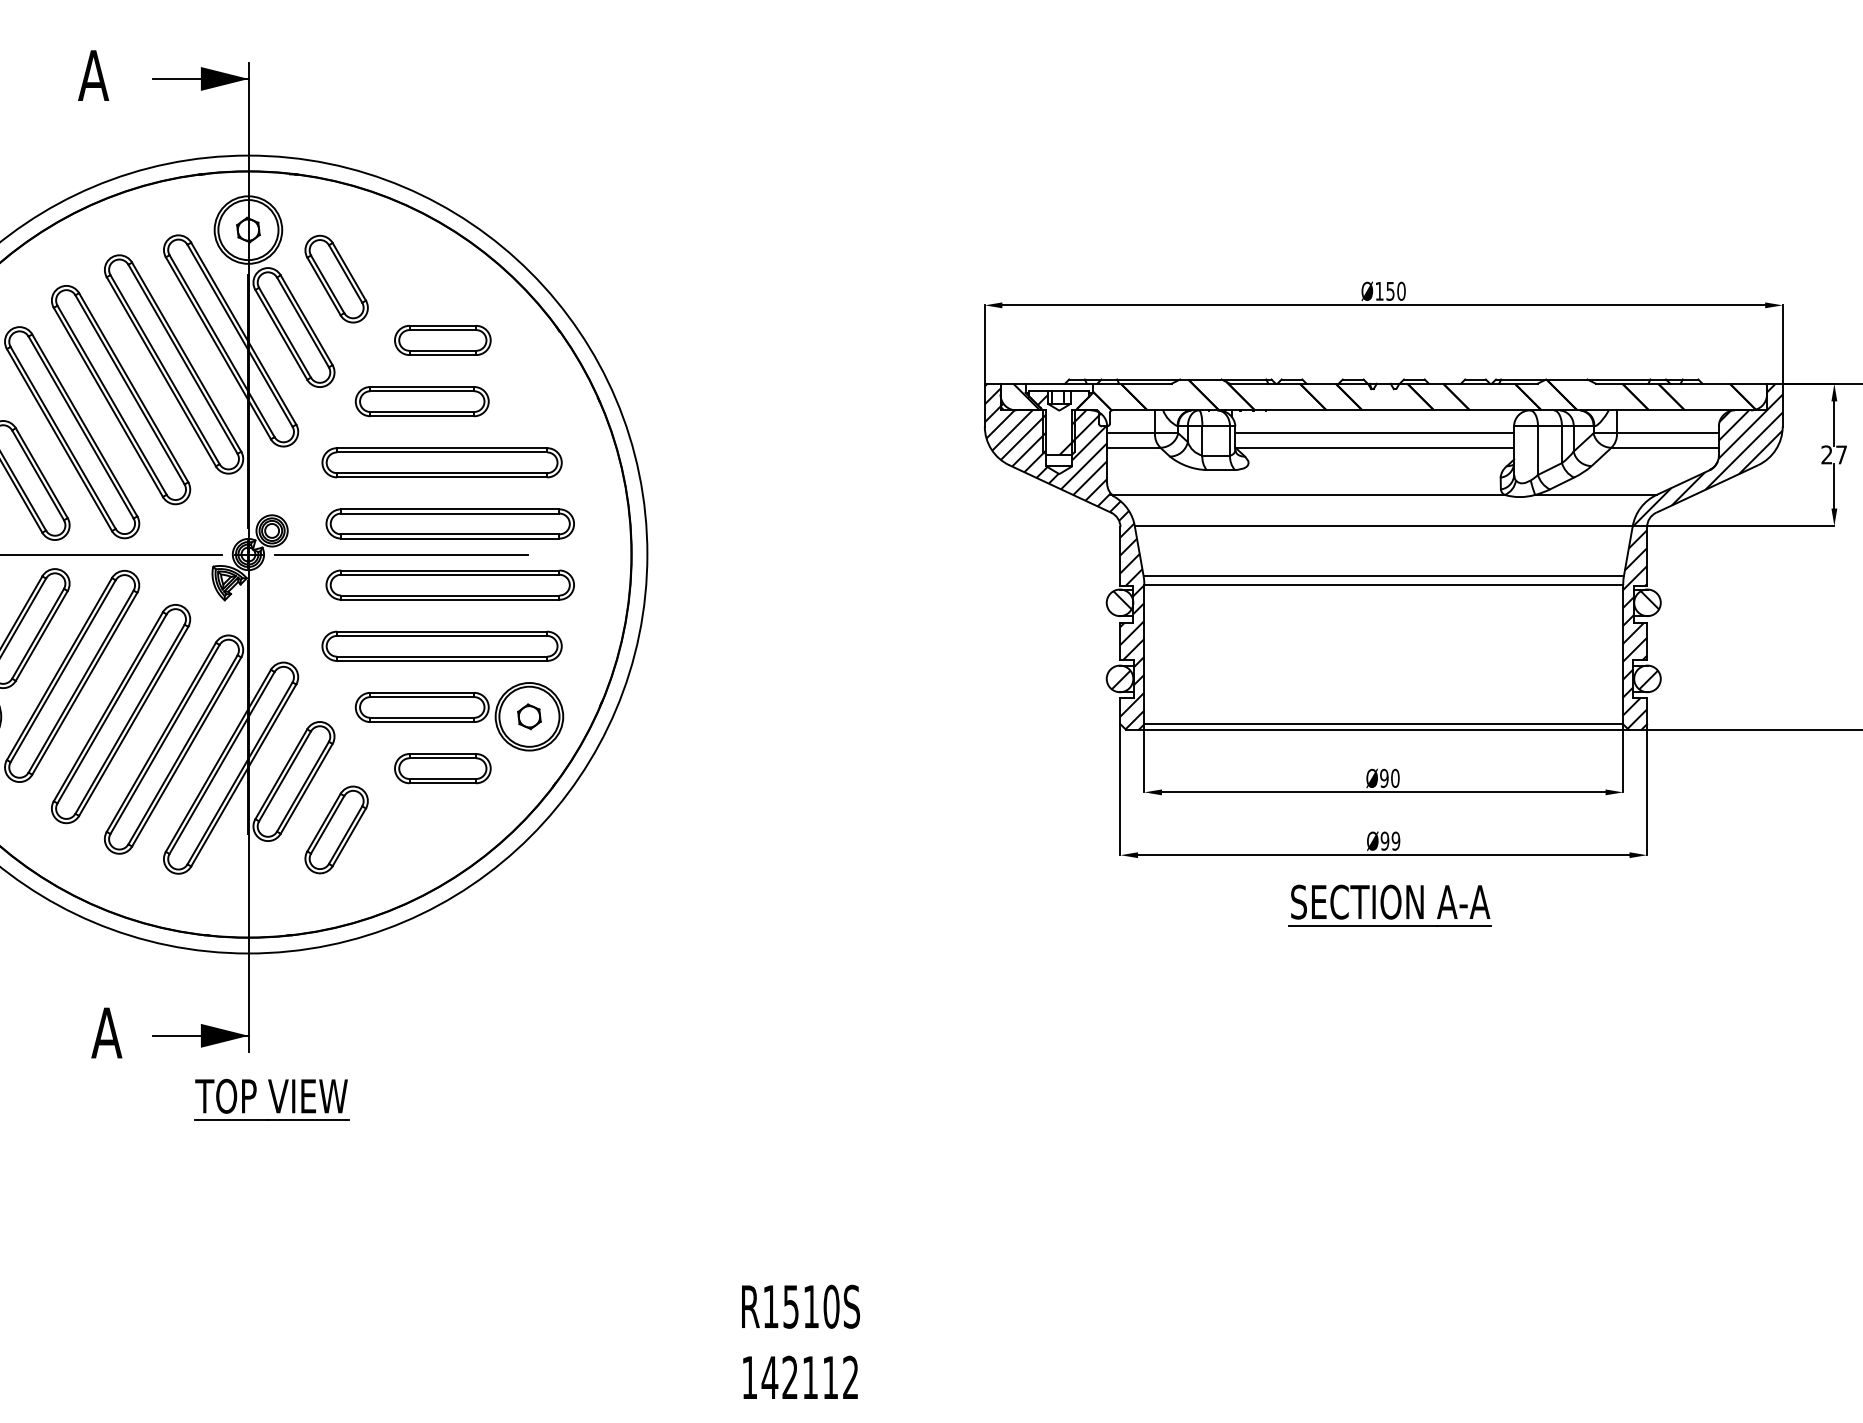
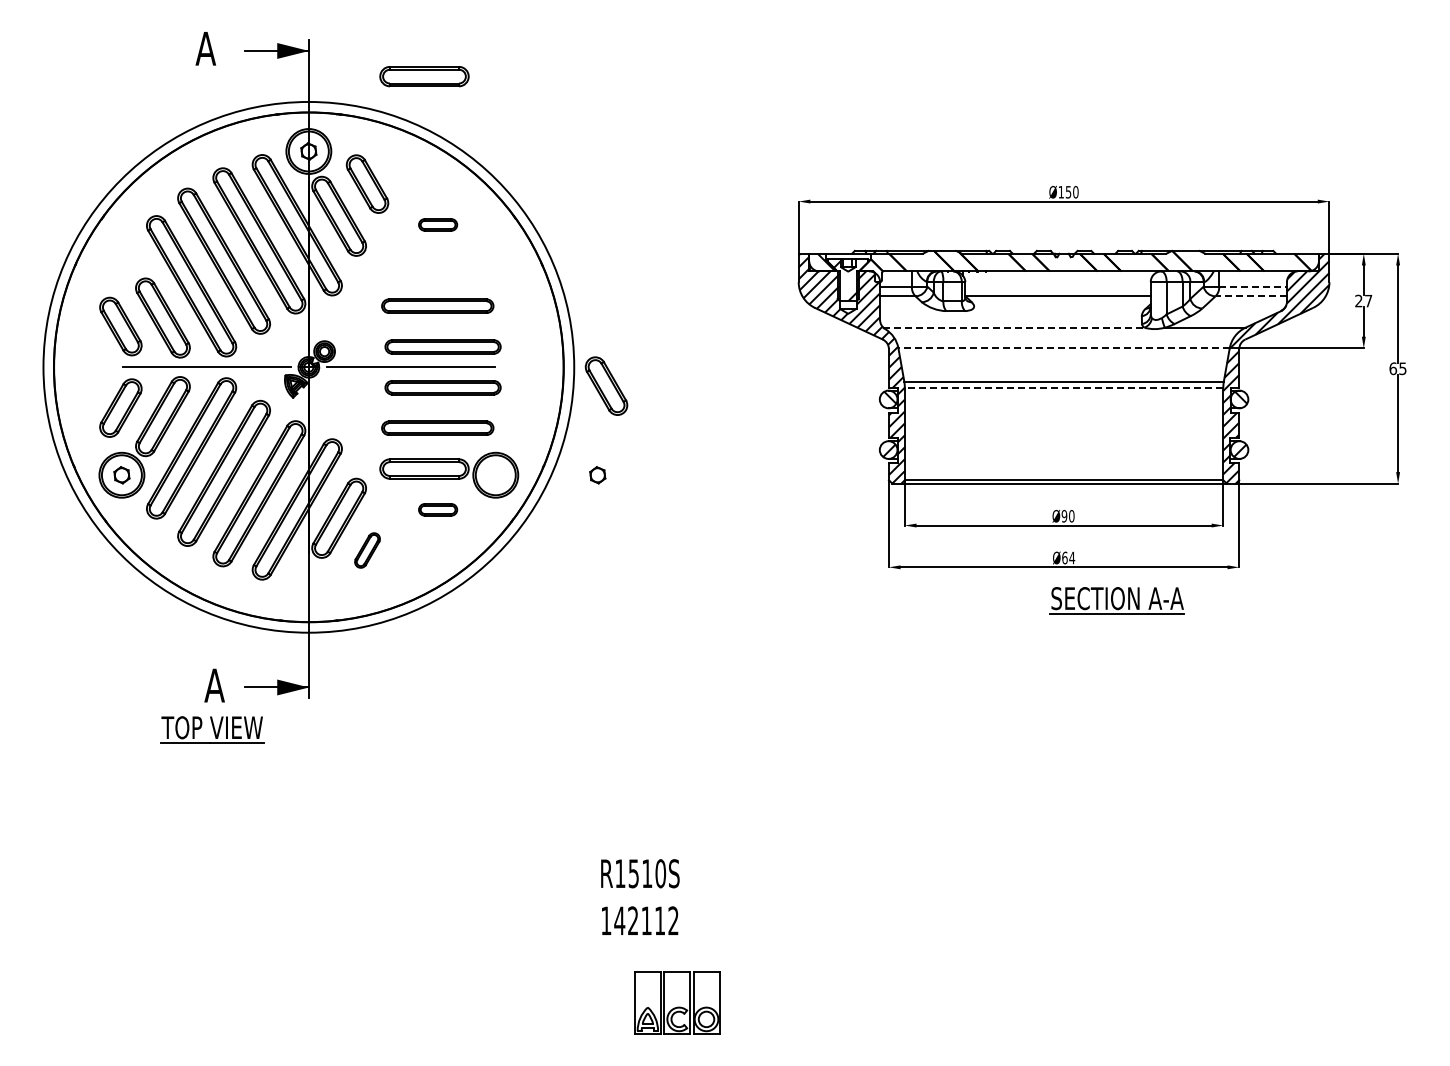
part: (441, 339) -> (437, 224), size x0.6
part: (422, 401) -> (424, 76), moved
line: (1373, 433) -> (1057, 286), removed
line: (1668, 433) -> (1253, 286), solid -> dashed
line: (1665, 448) -> (1251, 296), solid -> dashed
part: (441, 461) -> (437, 305), size x0.7
line: (1307, 494) -> (1013, 327), solid -> dashed
part: (449, 523) -> (442, 346), size x0.7
line: (1384, 526) -> (1064, 348), solid -> dashed
part: (695, 581) -> (606, 385), added
part: (449, 584) -> (442, 387), size x0.7
line: (1382, 584) -> (1063, 387), solid -> dashed
part: (441, 644) -> (437, 427), size x0.7
part: (529, 717) -> (597, 475), moved
part: (441, 768) -> (437, 509), size x0.6
part: (336, 829) -> (367, 550), size x0.6
text: (1390, 840) -> (1068, 557), Ø99 -> Ø64
part: (1388, 905) -> (1116, 600), moved
part: (271, 1098) -> (212, 729), moved
text: (801, 1341) -> (640, 896), moved

